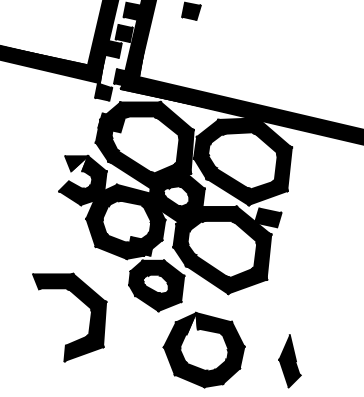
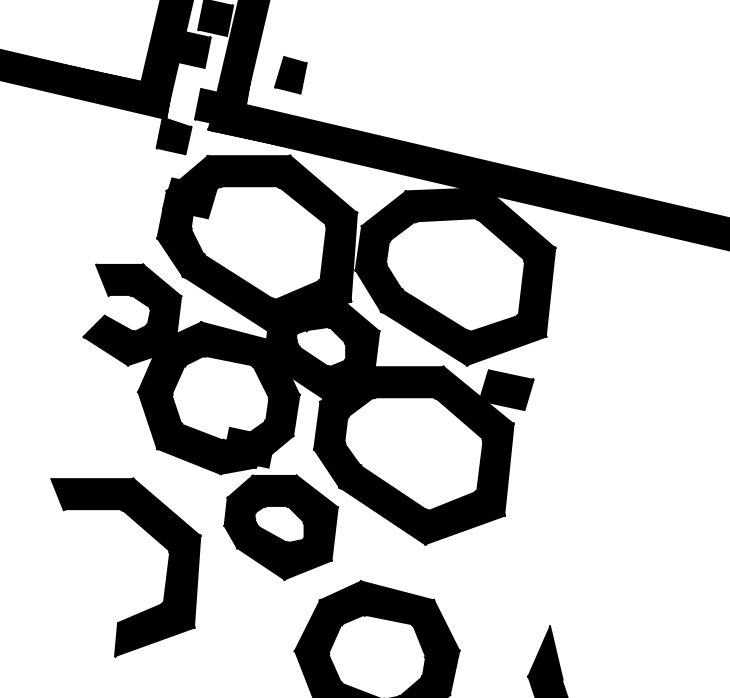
part: (161, 61) -> (290, 74), added
fill: (79, 163) -> (125, 280), added
part: (83, 303) -> (153, 538), moved
fill: (191, 323) -> (351, 603), added

